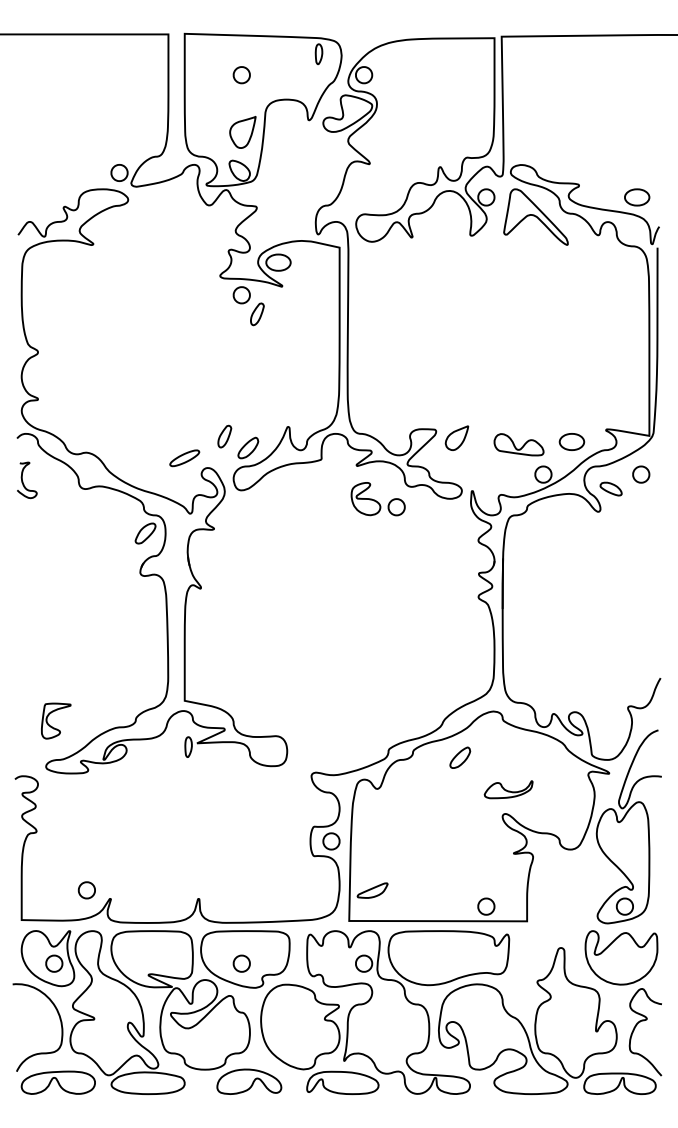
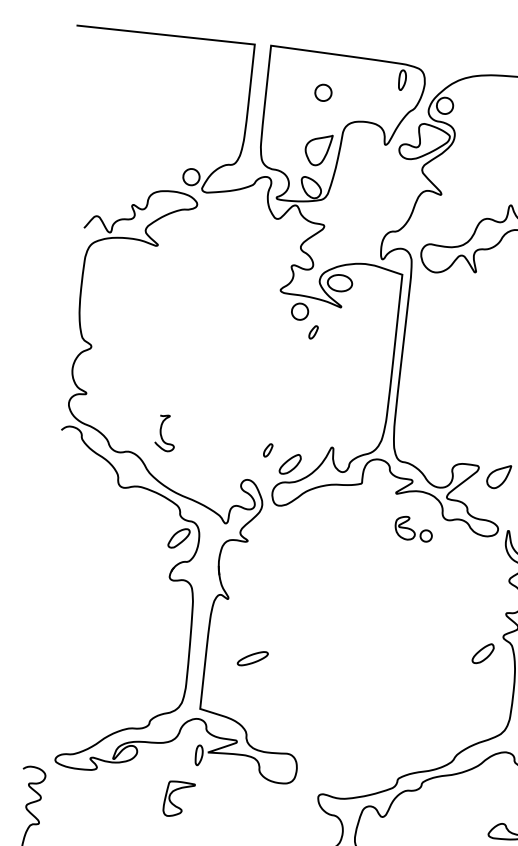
part: (257, 314) -> (313, 332), size x0.6
part: (224, 436) -> (267, 450), size x0.6
part: (184, 458) -> (252, 658), moved
curve: (23, 481) -> (161, 433), moved
part: (377, 499) -> (413, 529), size x0.7
part: (51, 725) -> (173, 803), moved
part: (460, 757) -> (483, 653), moved

